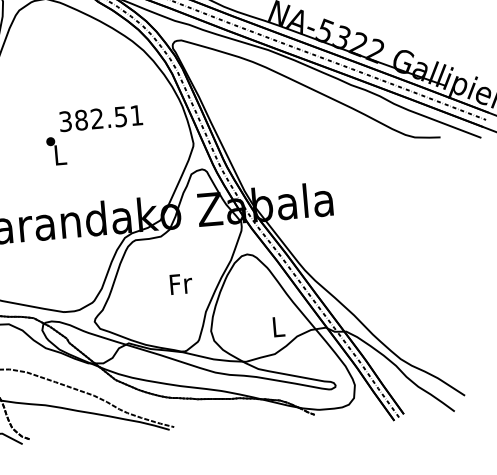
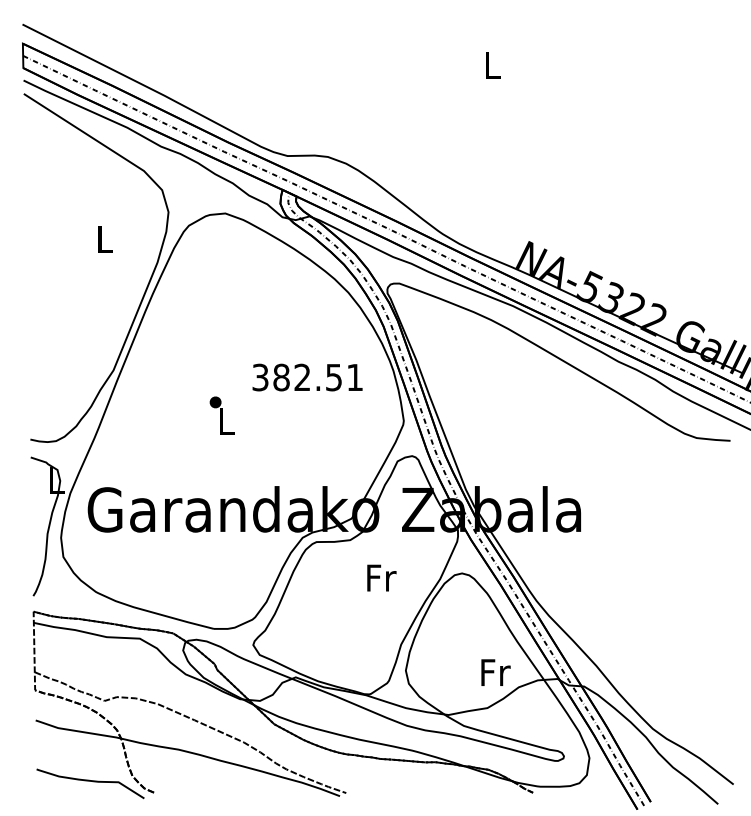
text: (100, 118) -> (307, 377), moved
text: (181, 283) -> (381, 577), moved
text: (278, 326) -> (495, 672), L -> Fr

